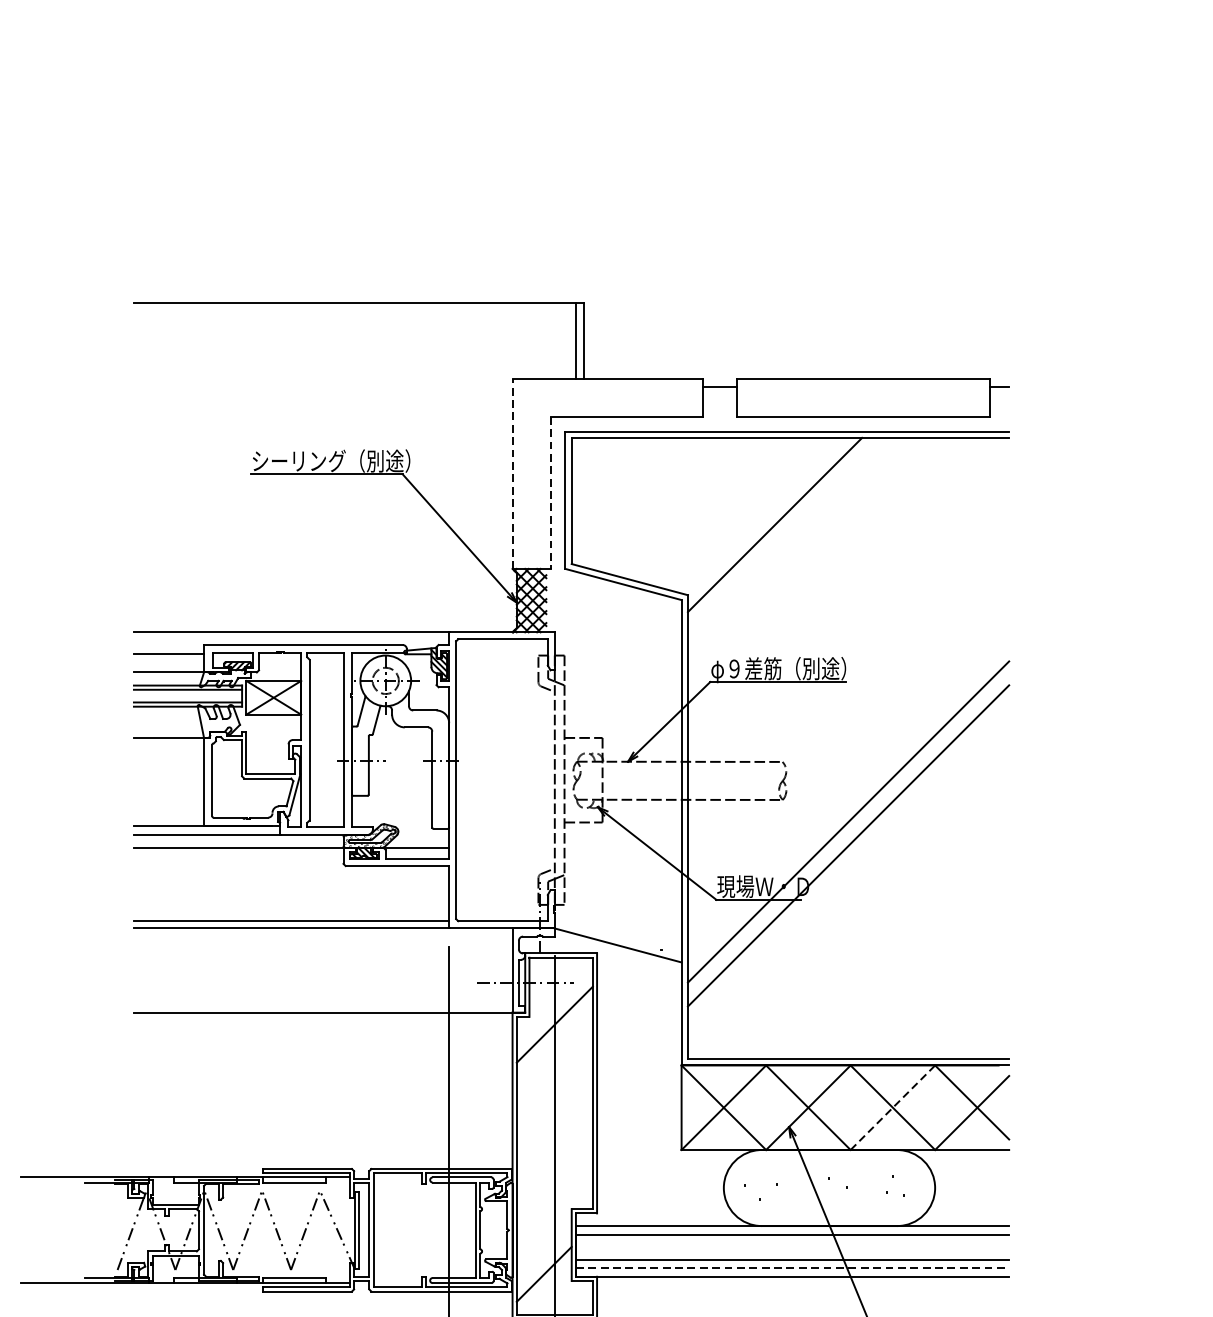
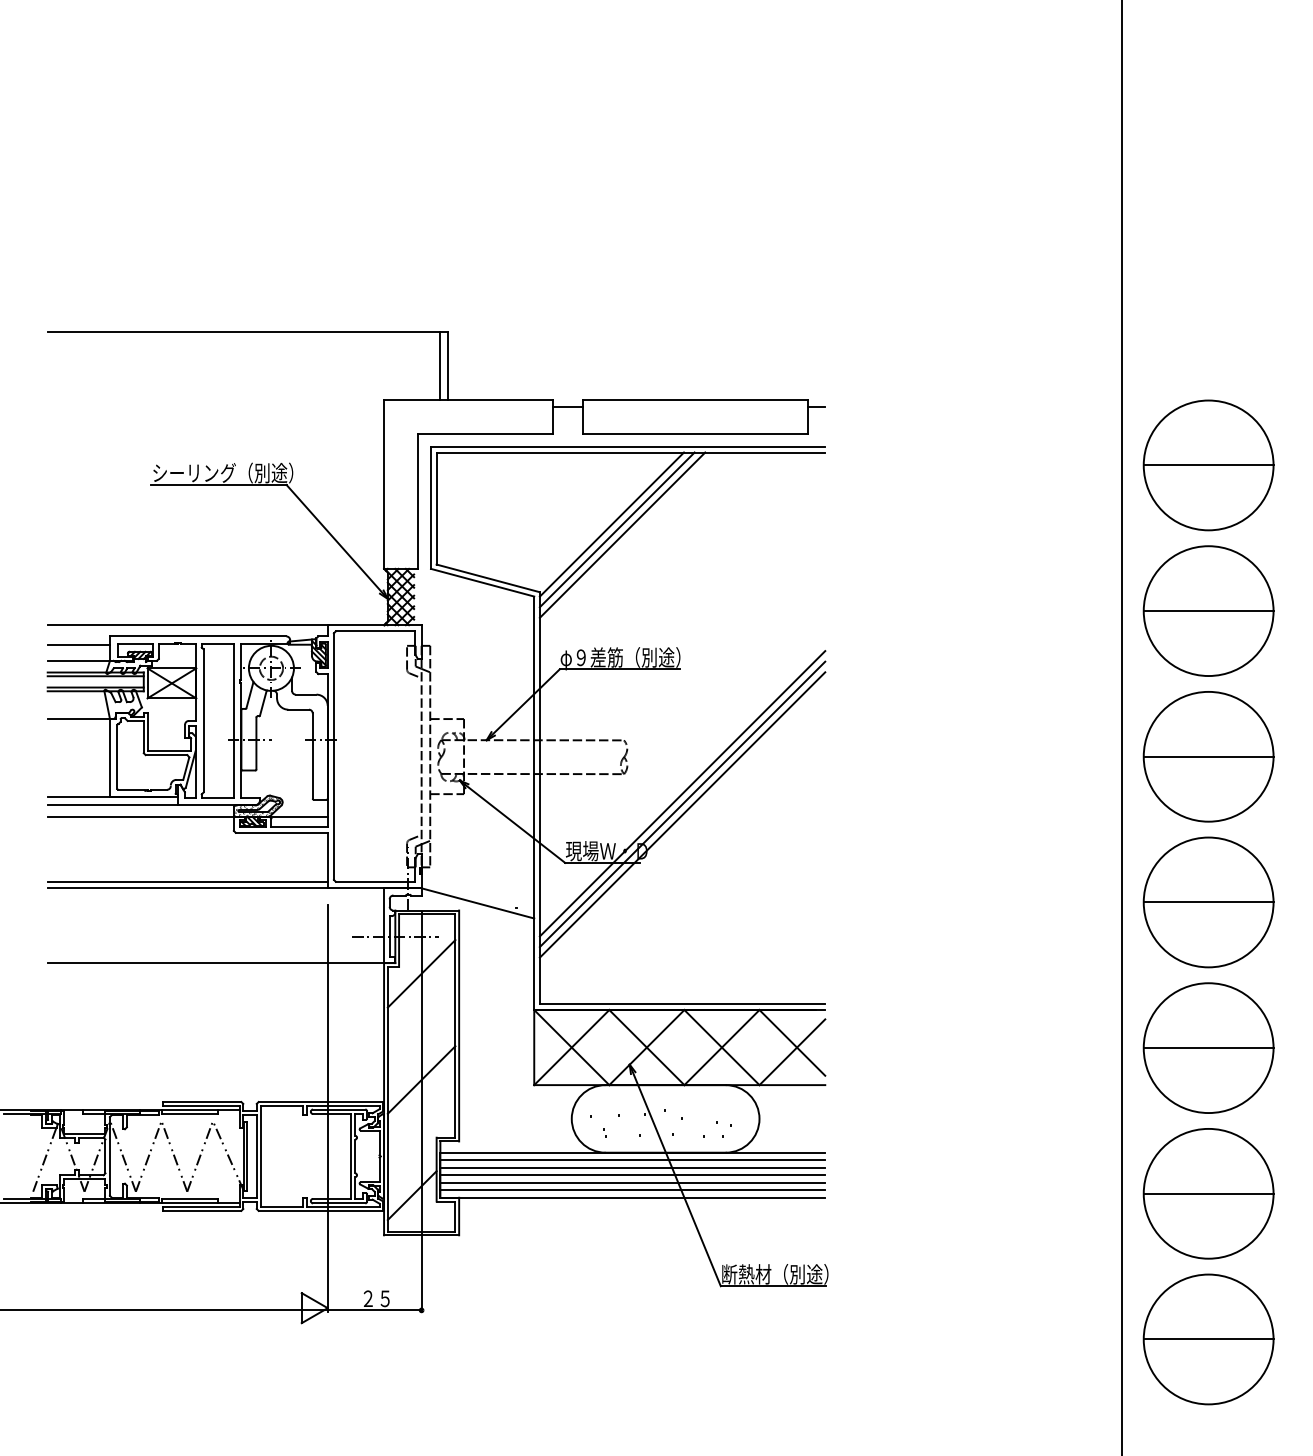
line: (513, 472) -> (384, 483), dashed -> solid
line: (550, 493) -> (417, 501), dashed -> solid
line: (768, 518) -> (611, 524), added
line: (780, 530) -> (622, 534), added
line: (848, 834) -> (682, 804), added
line: (893, 1107) -> (722, 1047), dashed -> solid
line: (554, 1143) -> (421, 1079), added
line: (792, 1242) -> (632, 1167), added
line: (792, 1251) -> (632, 1175), added
line: (793, 1268) -> (633, 1190), dashed -> solid

